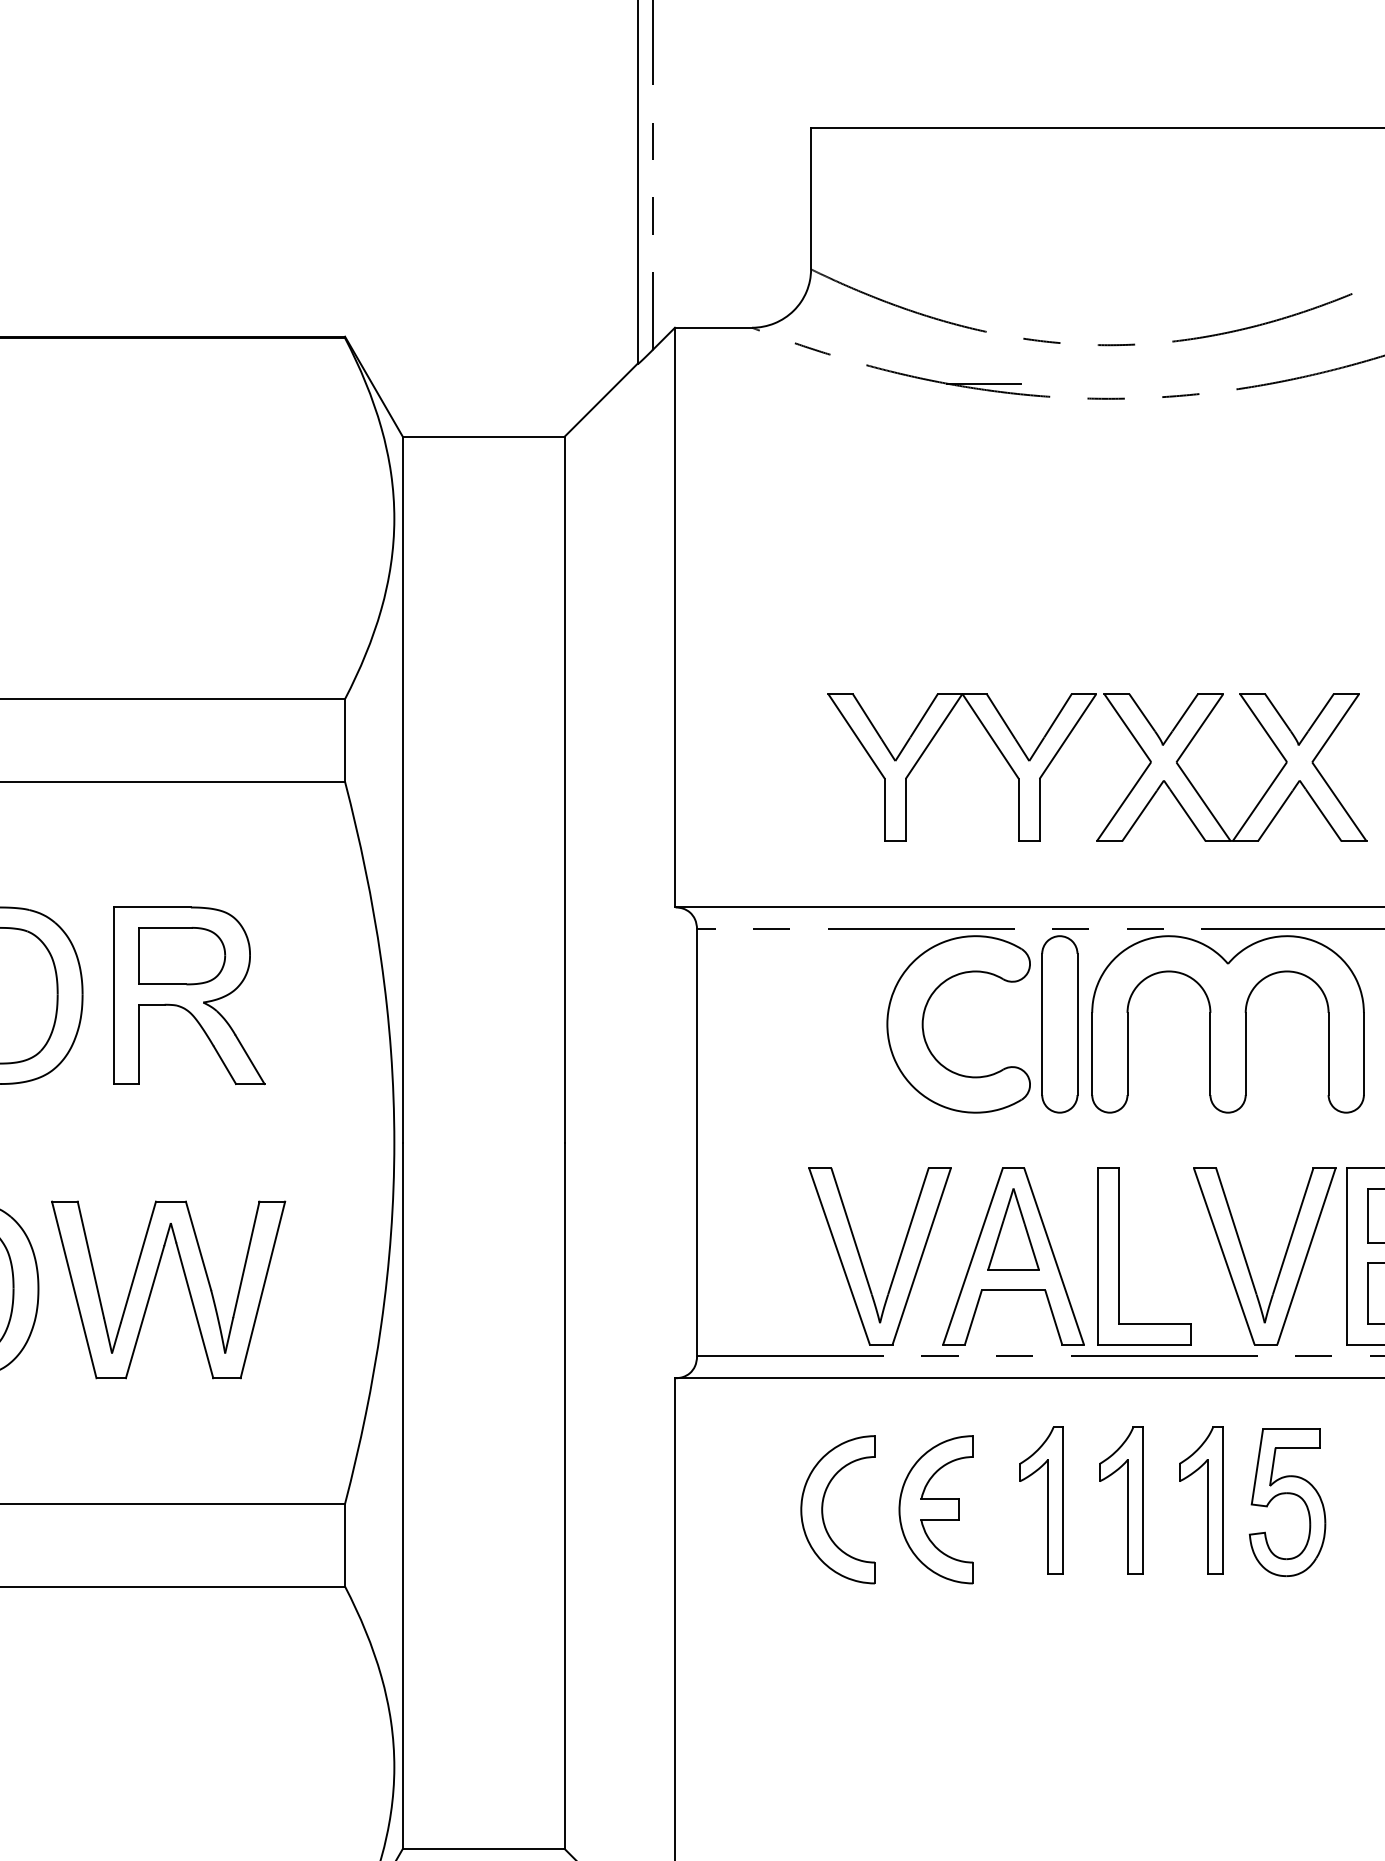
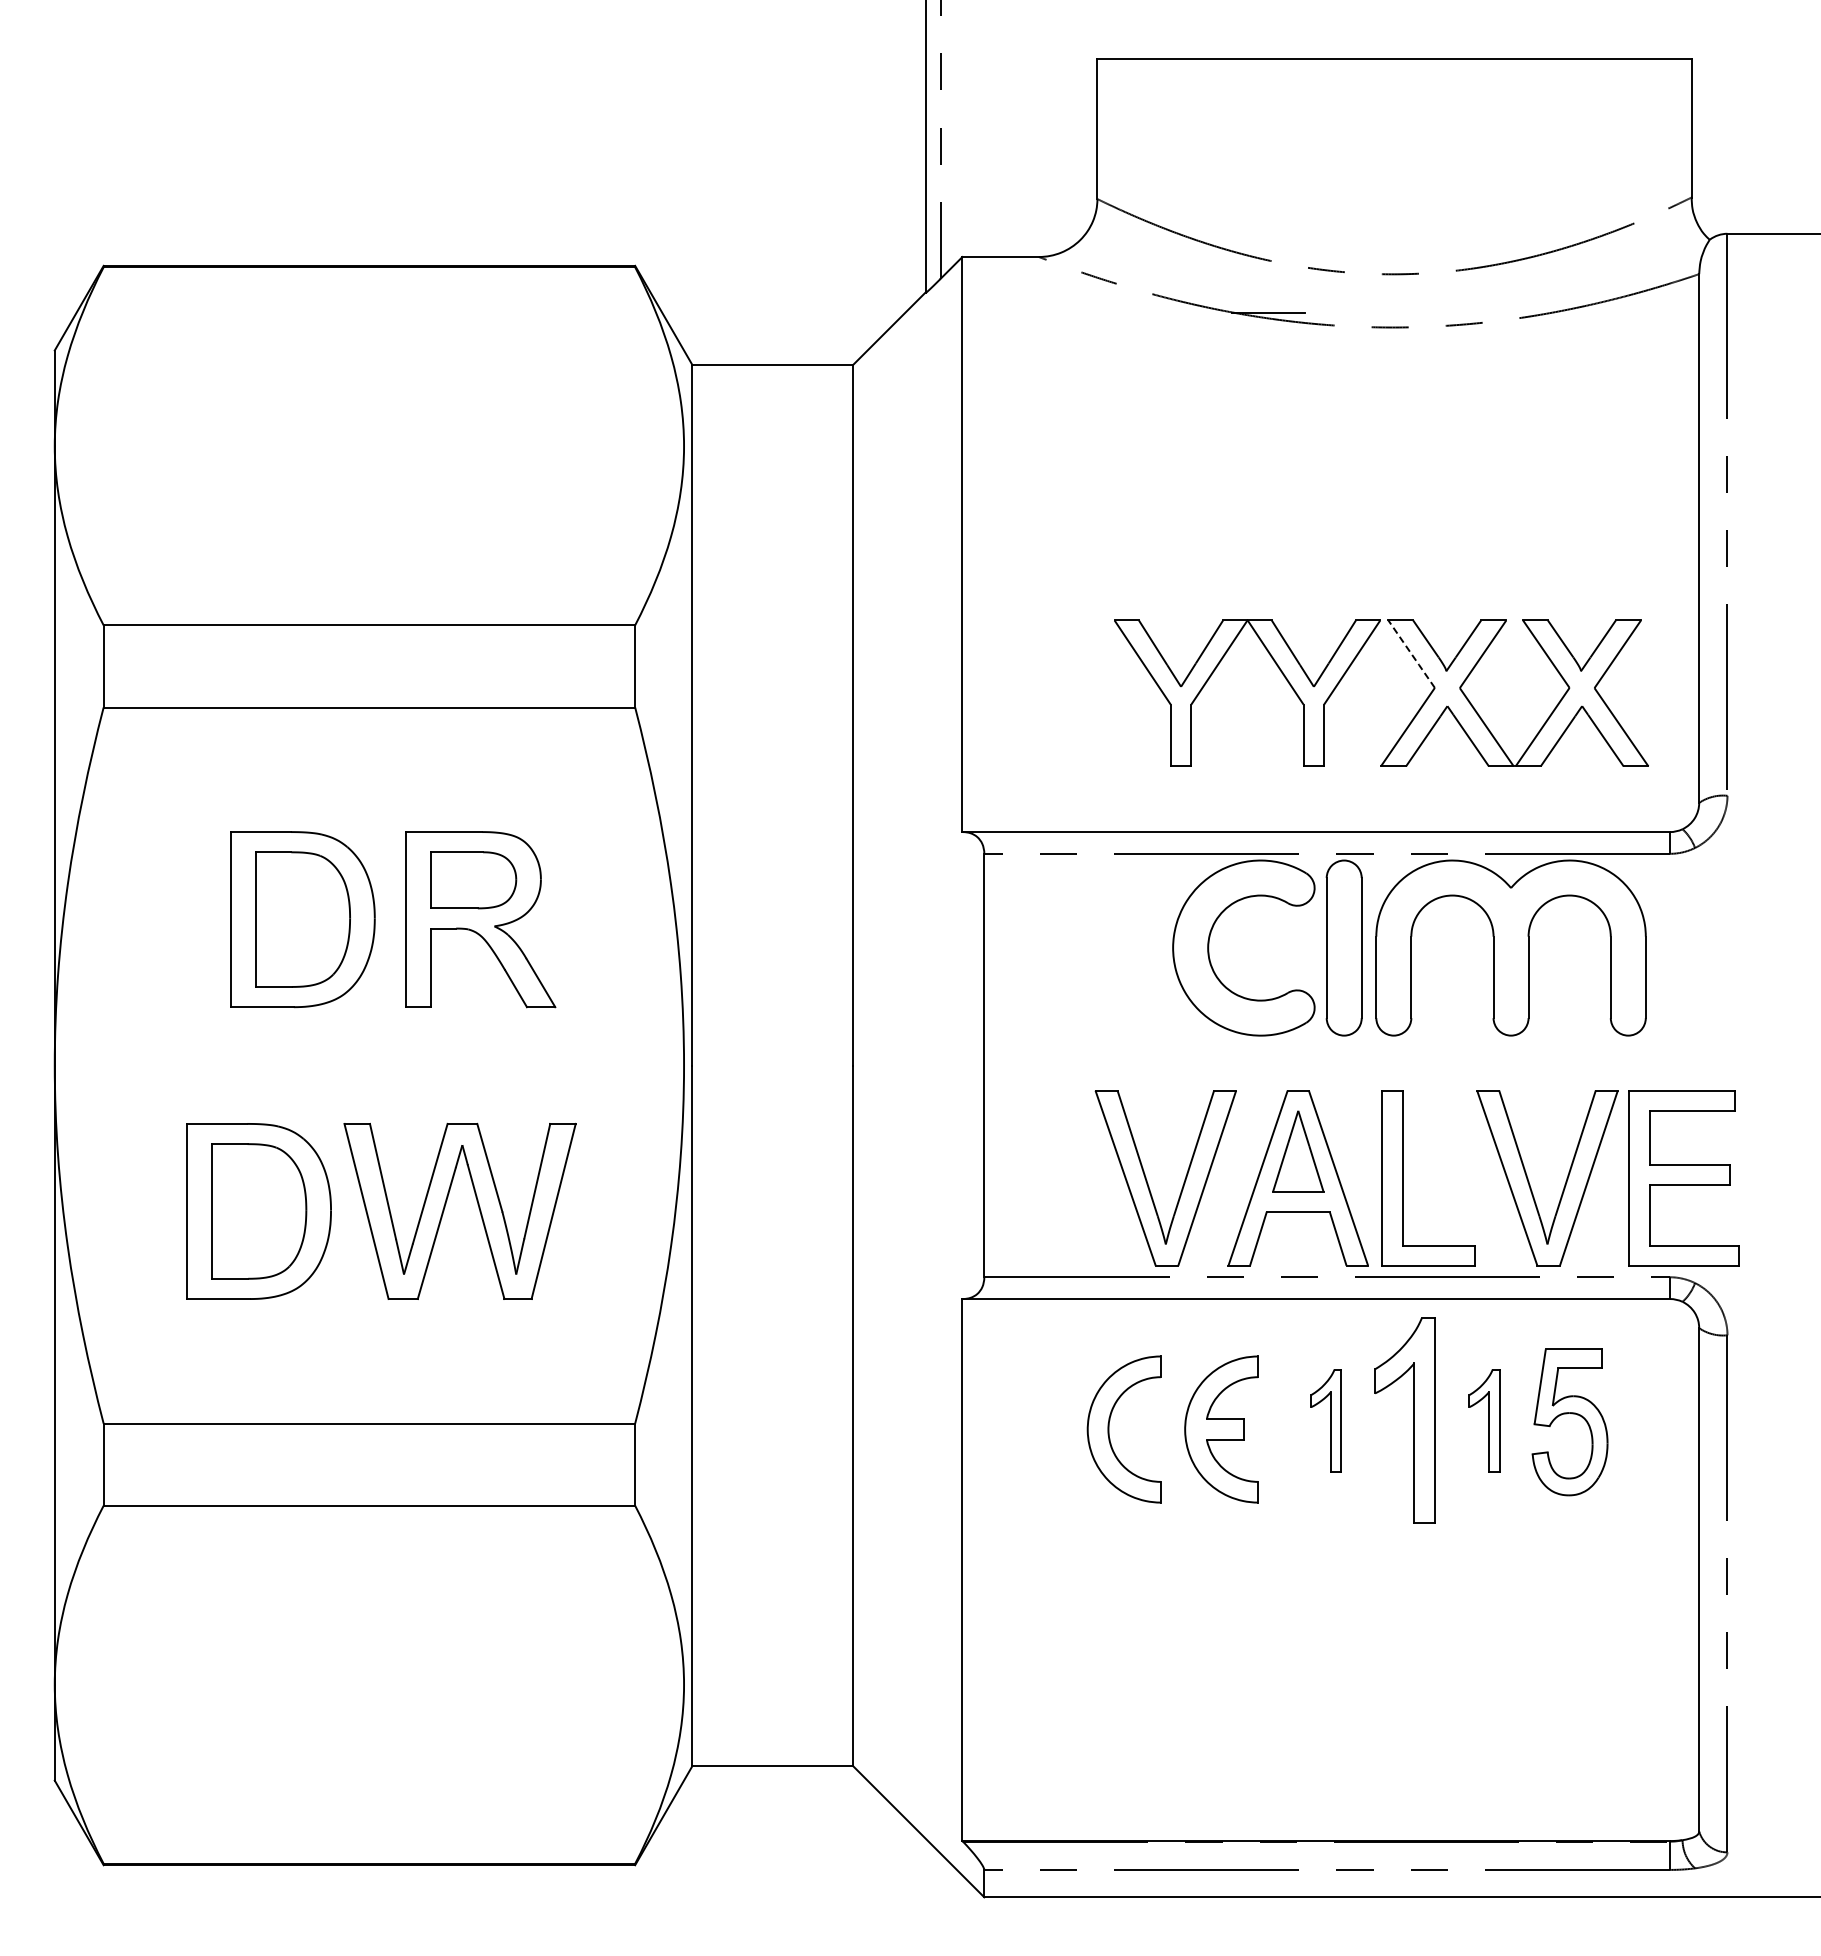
line: (1127, 727) -> (1411, 653), solid -> dashed
part: (1041, 1500) -> (1326, 1420), size x0.7
part: (1121, 1500) -> (1405, 1420), size x1.4
part: (1201, 1500) -> (1484, 1420), size x0.7

